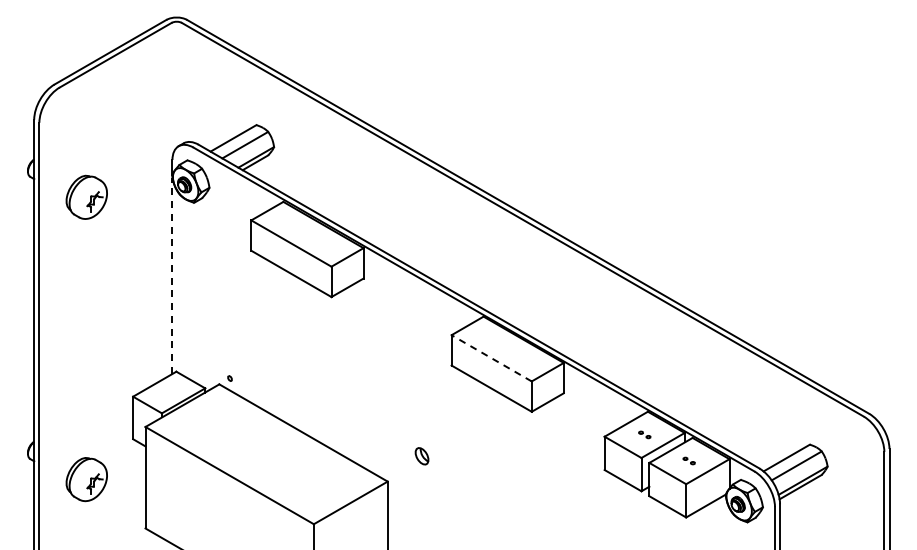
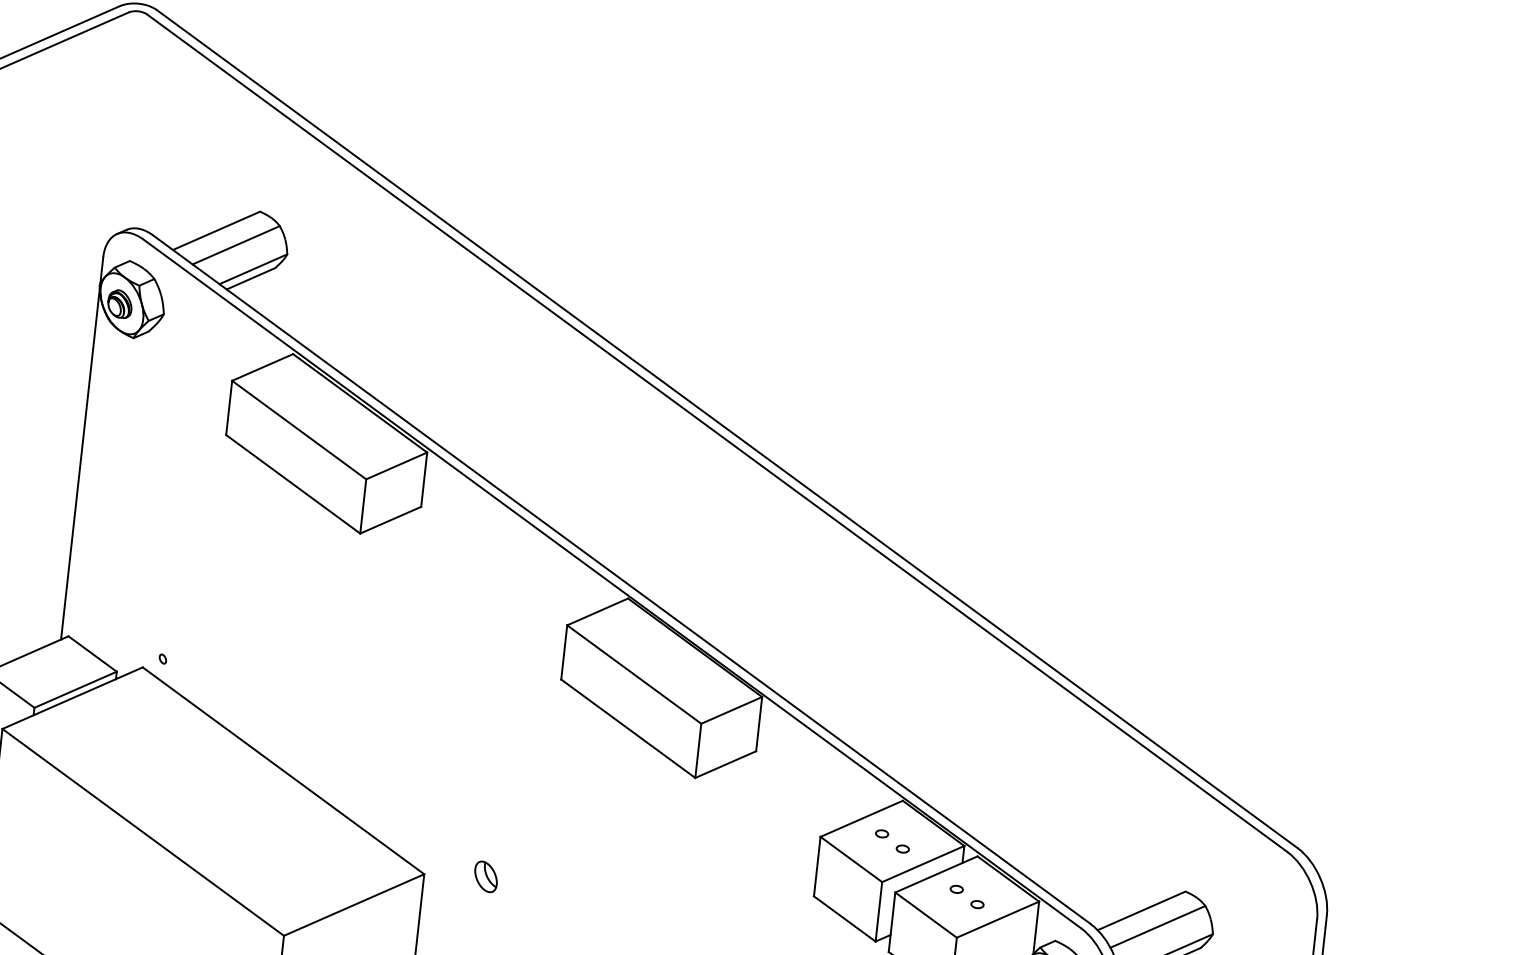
line: (172, 275) -> (80, 463), dashed -> solid
line: (491, 358) -> (633, 674), dashed -> solid
part: (644, 434) -> (892, 840), size x1.67
part: (421, 456) -> (485, 877), moved
part: (688, 460) -> (965, 895), size x1.67

